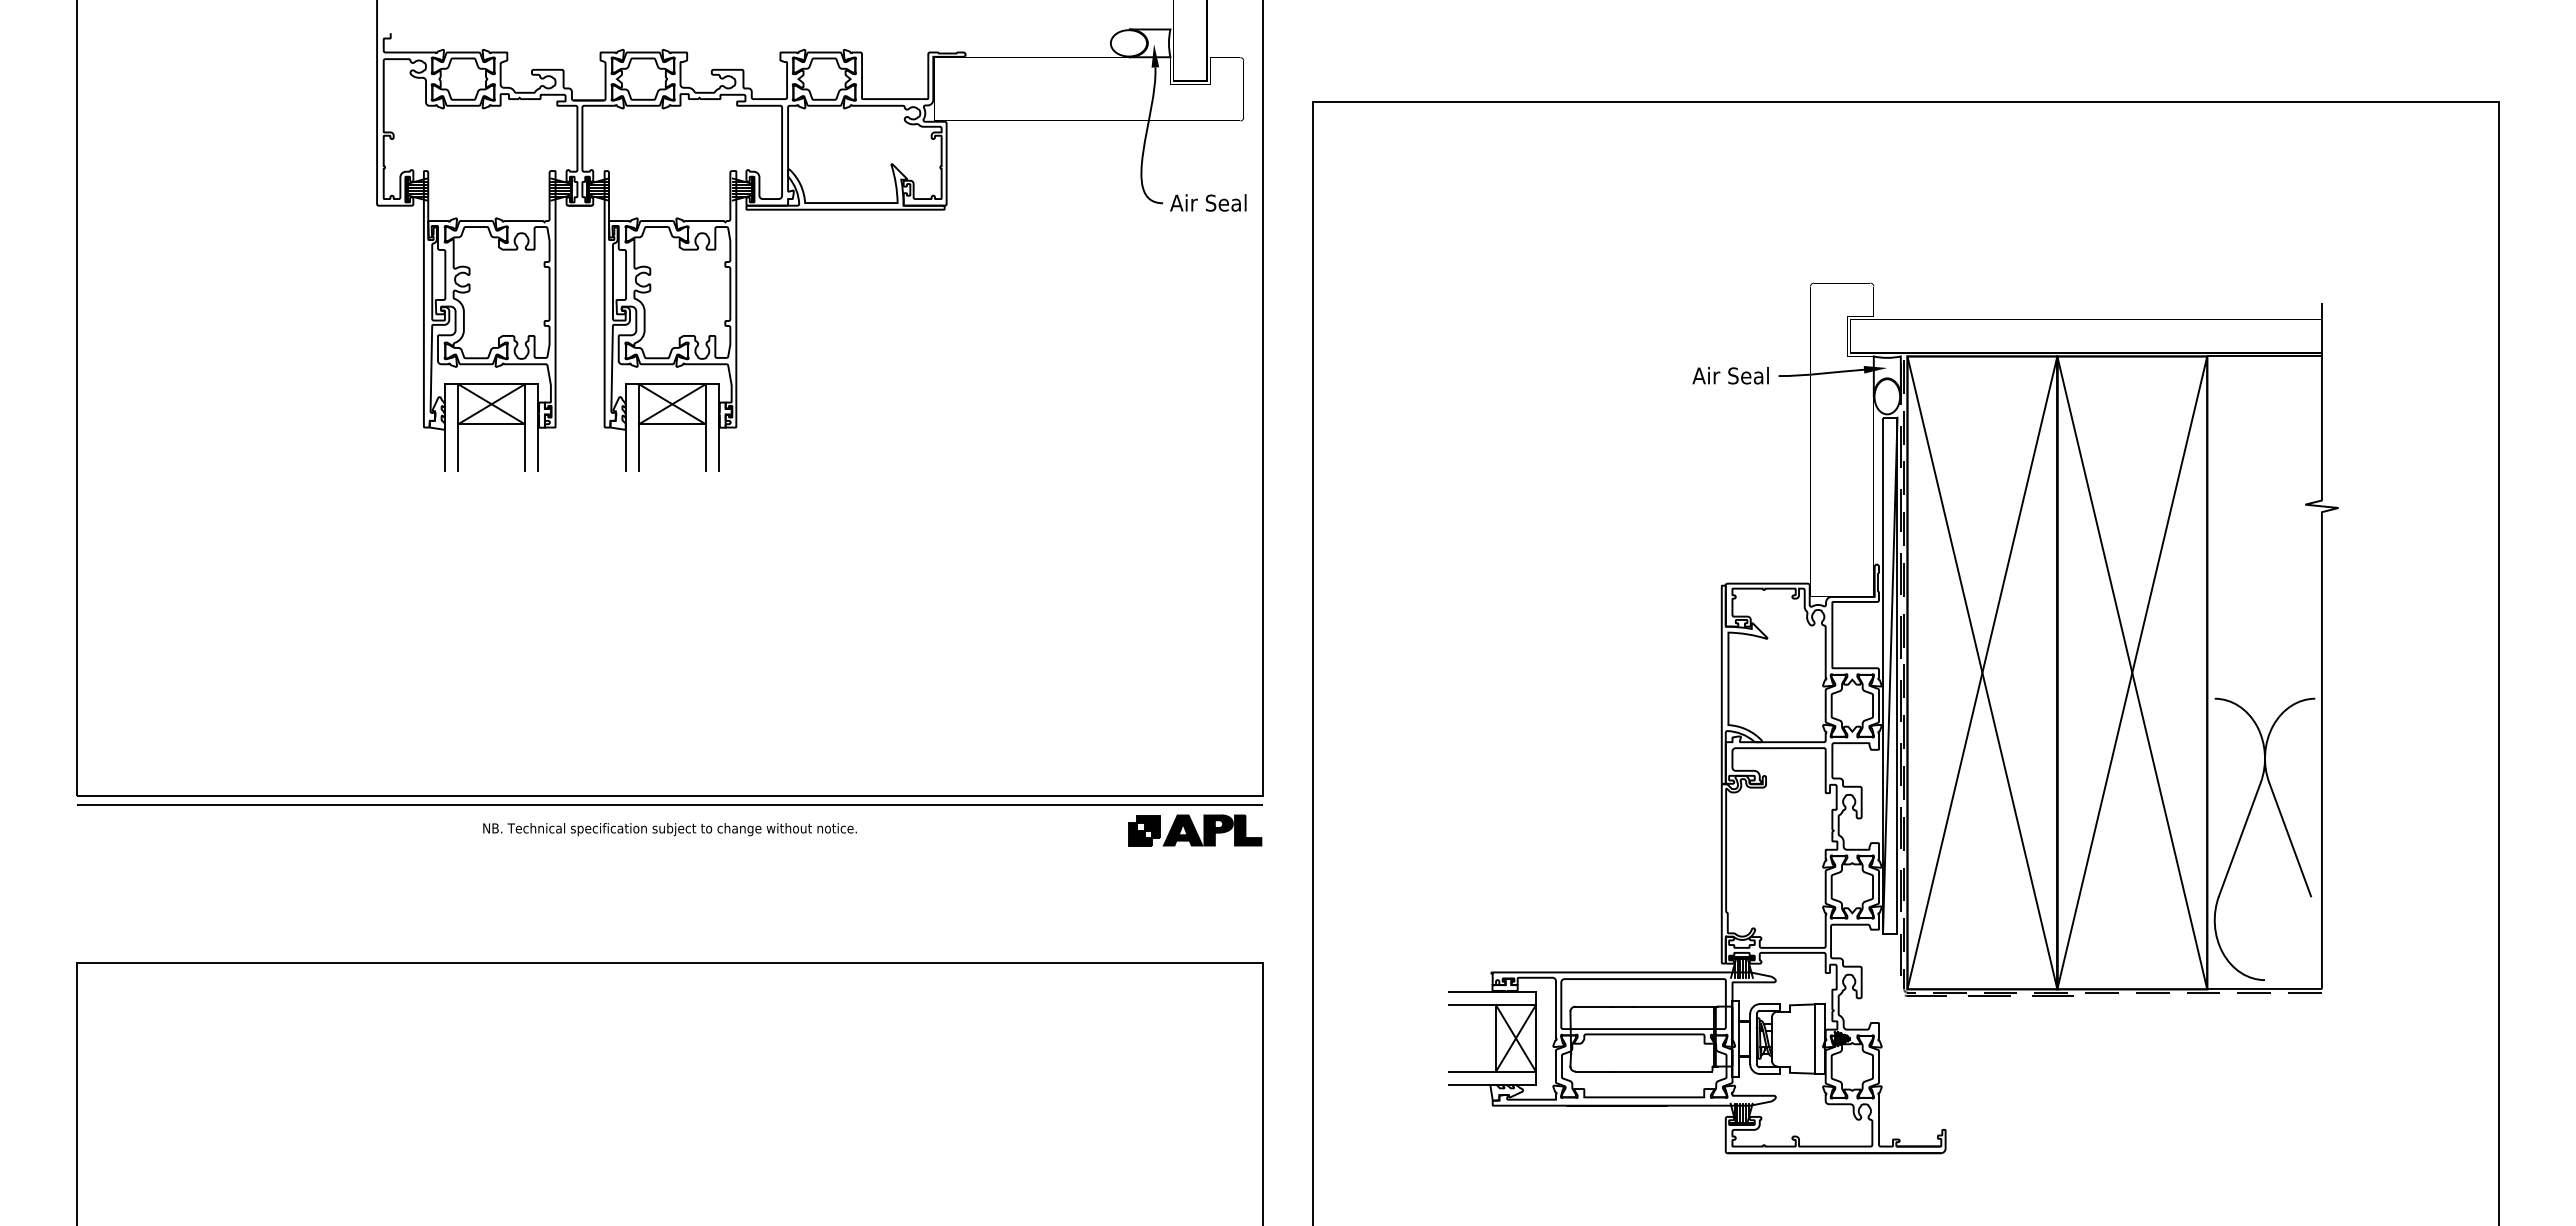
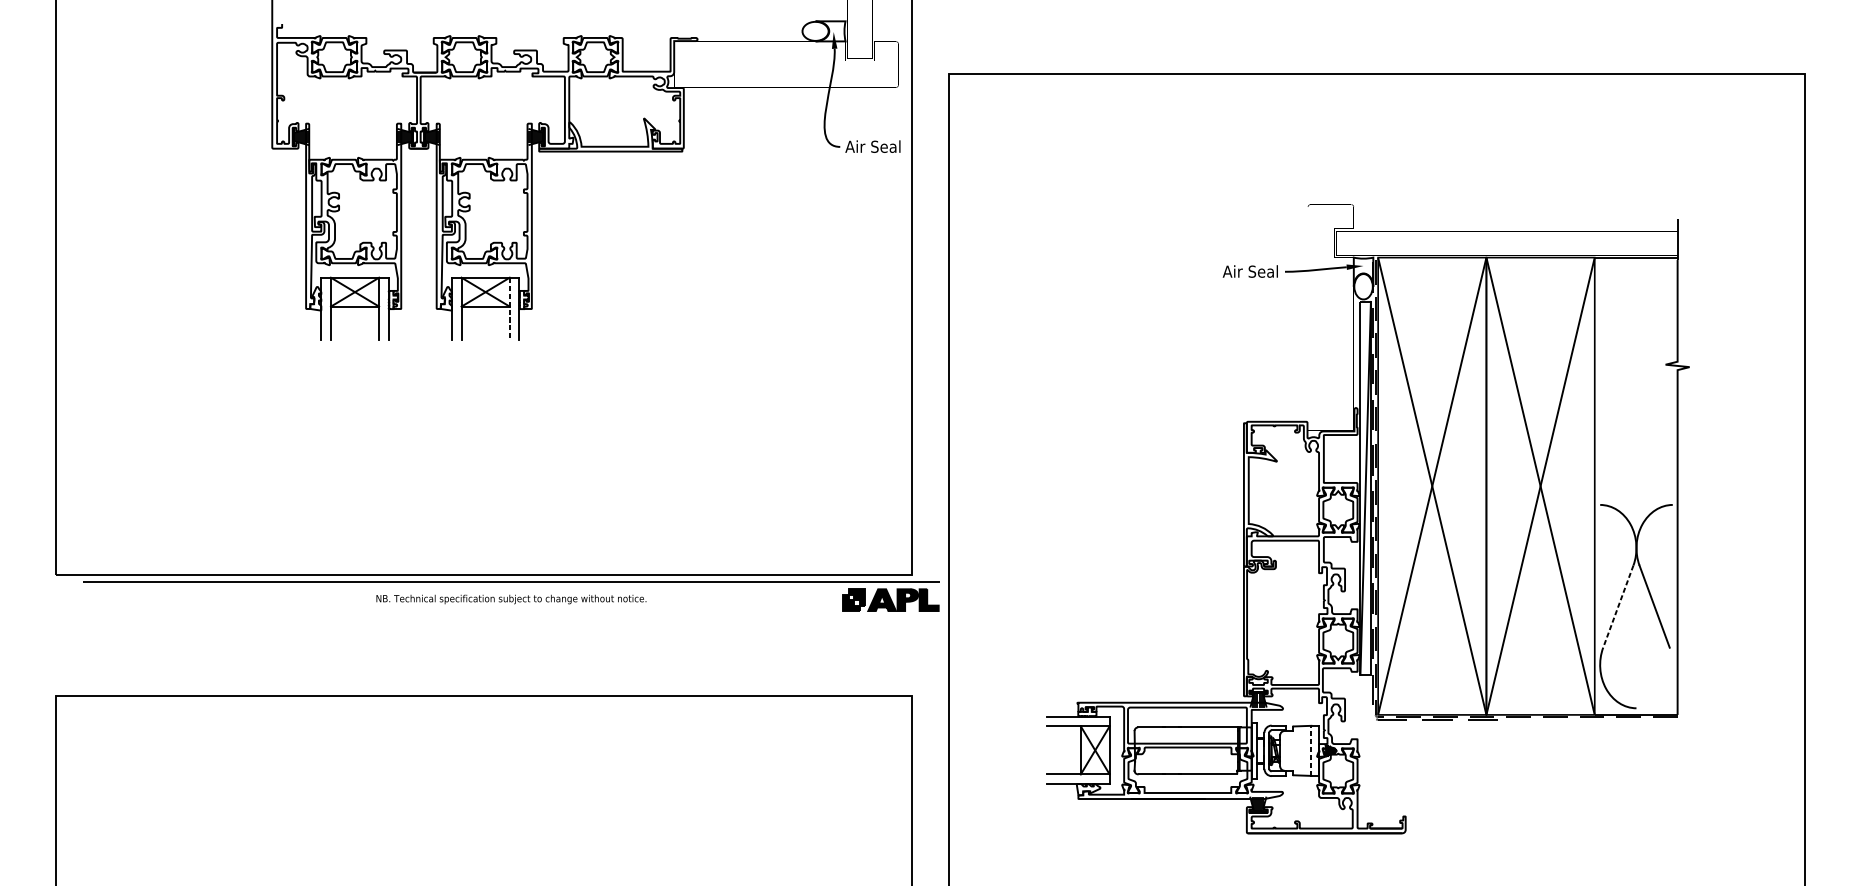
line: (705, 428) -> (509, 309), solid -> dashed
part: (669, 825) -> (511, 596), moved
line: (2239, 839) -> (1618, 606), solid -> dashed
line: (1815, 1039) -> (1311, 751), solid -> dashed

